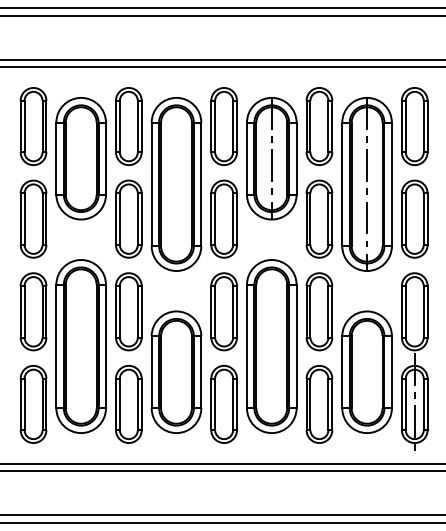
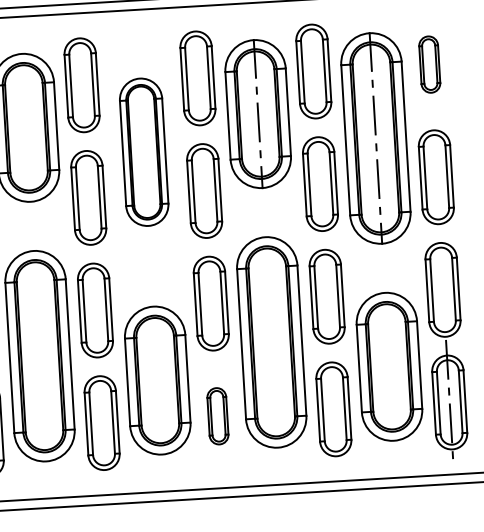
part: (414, 126) -> (429, 64), size x0.6
part: (176, 184) -> (144, 152), size x0.7
part: (223, 404) -> (217, 416), size x0.6

